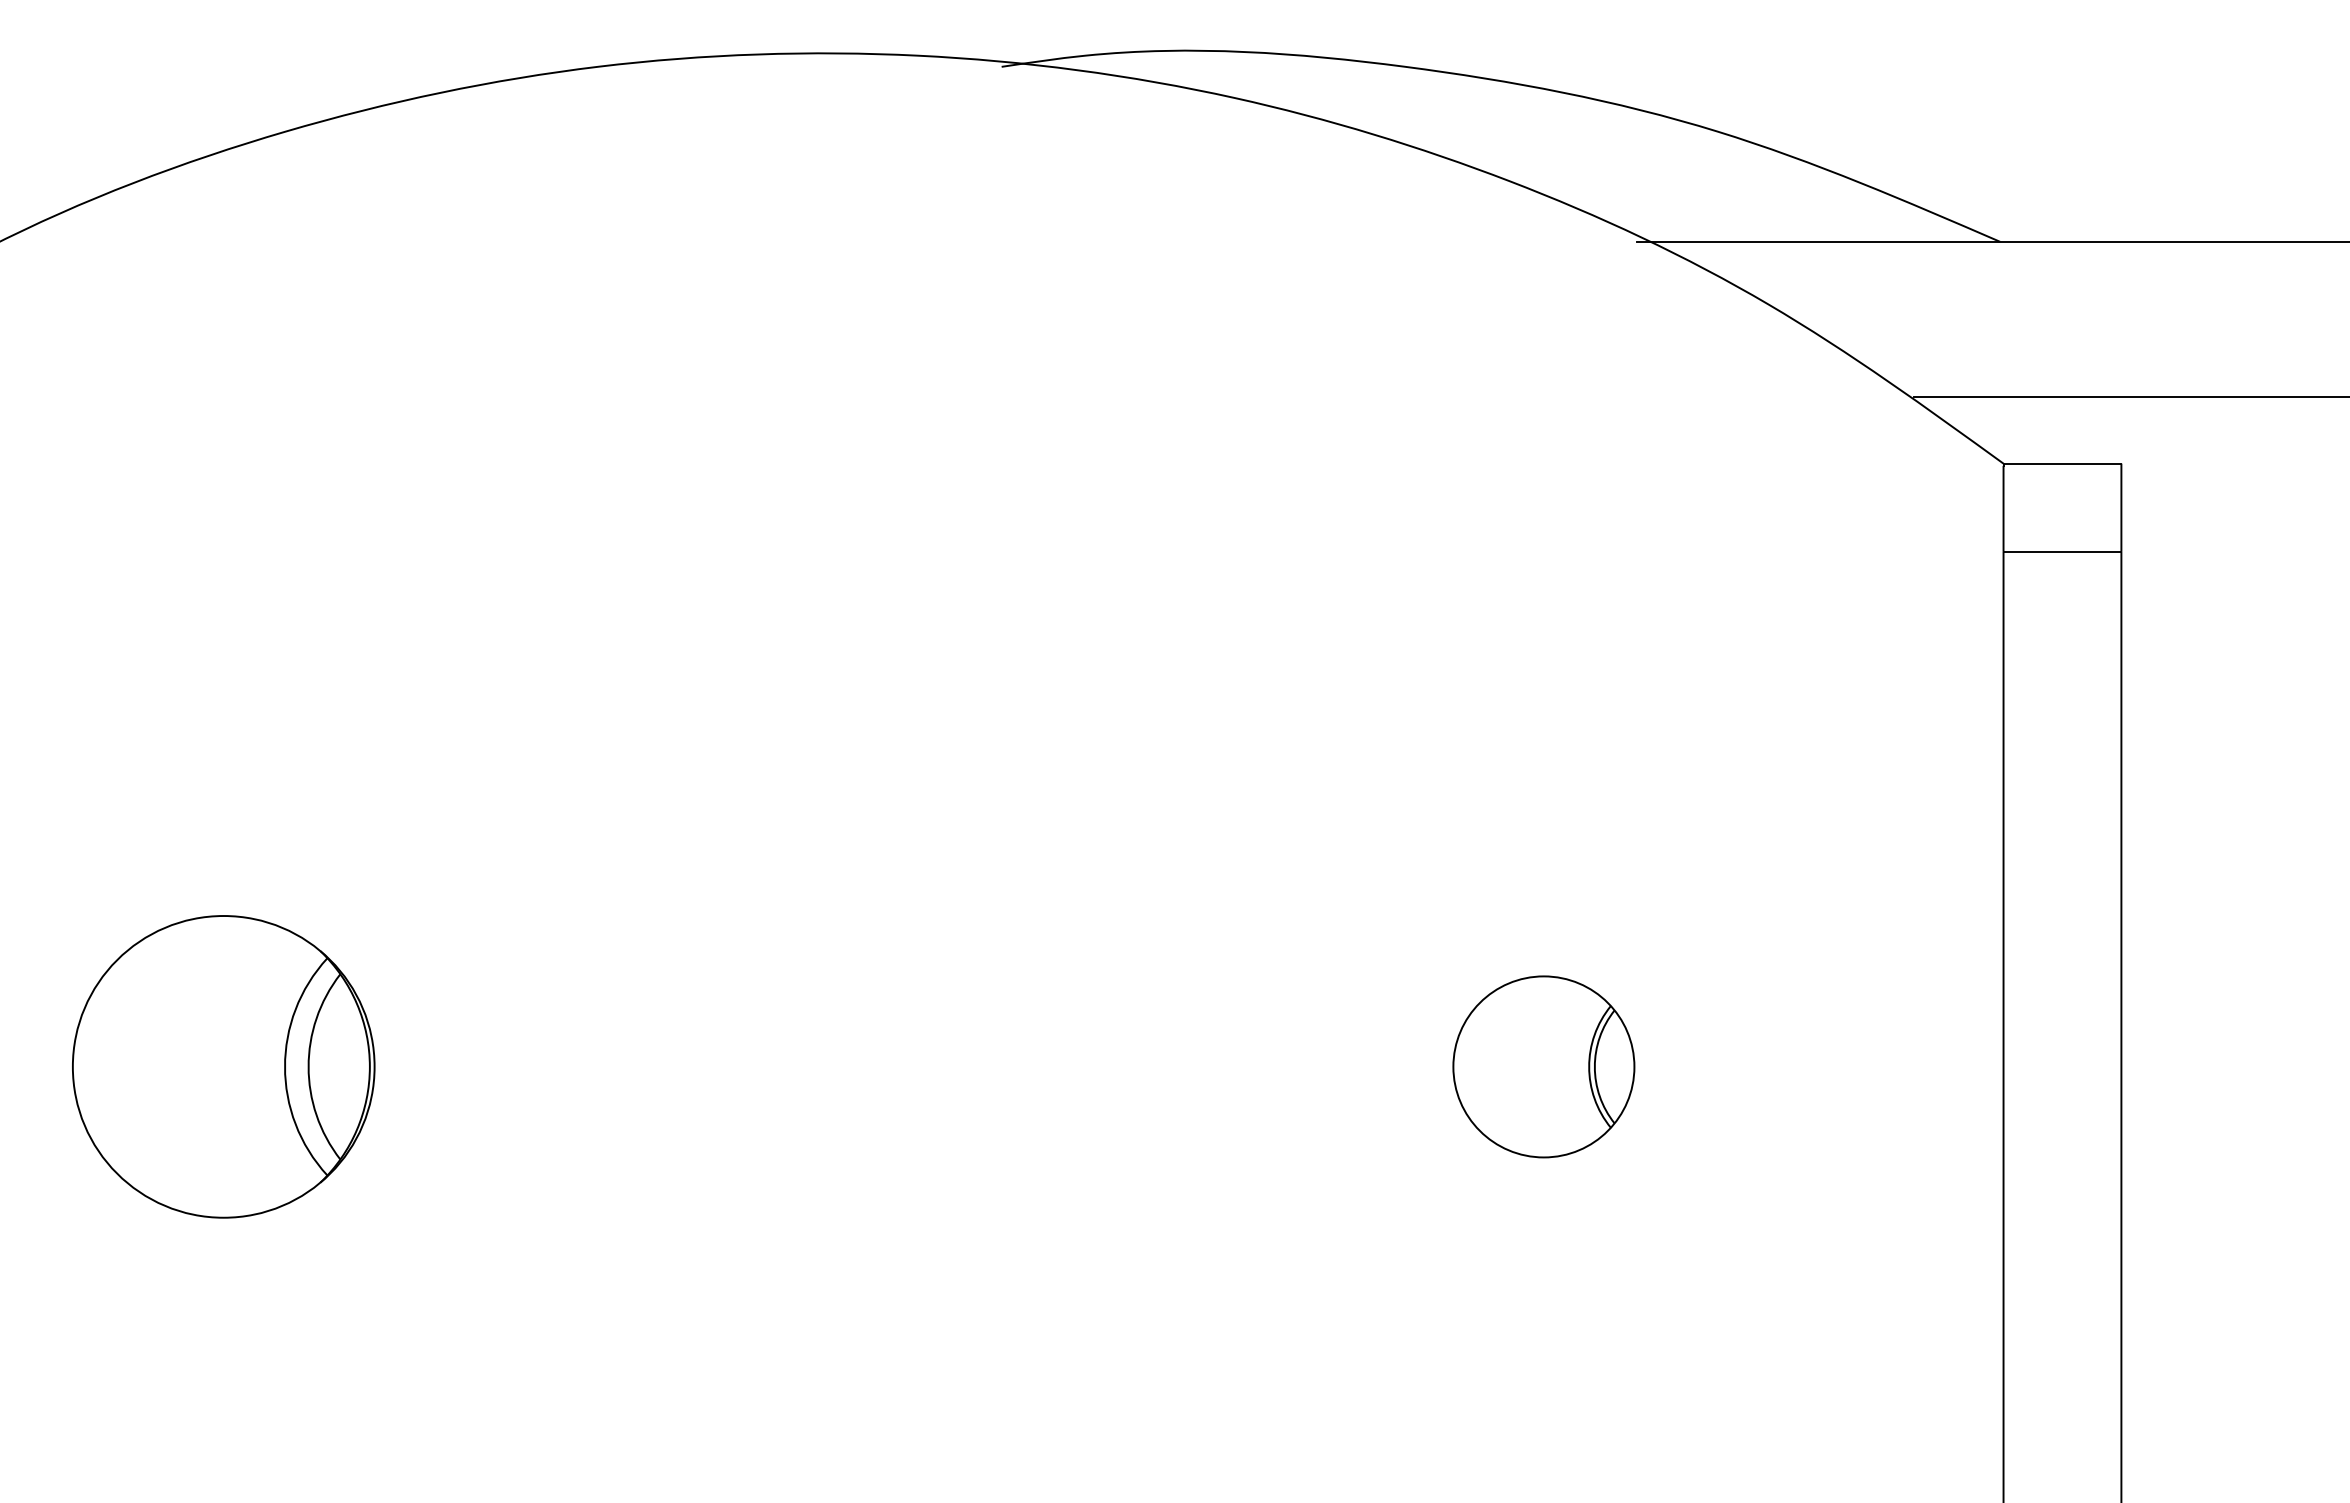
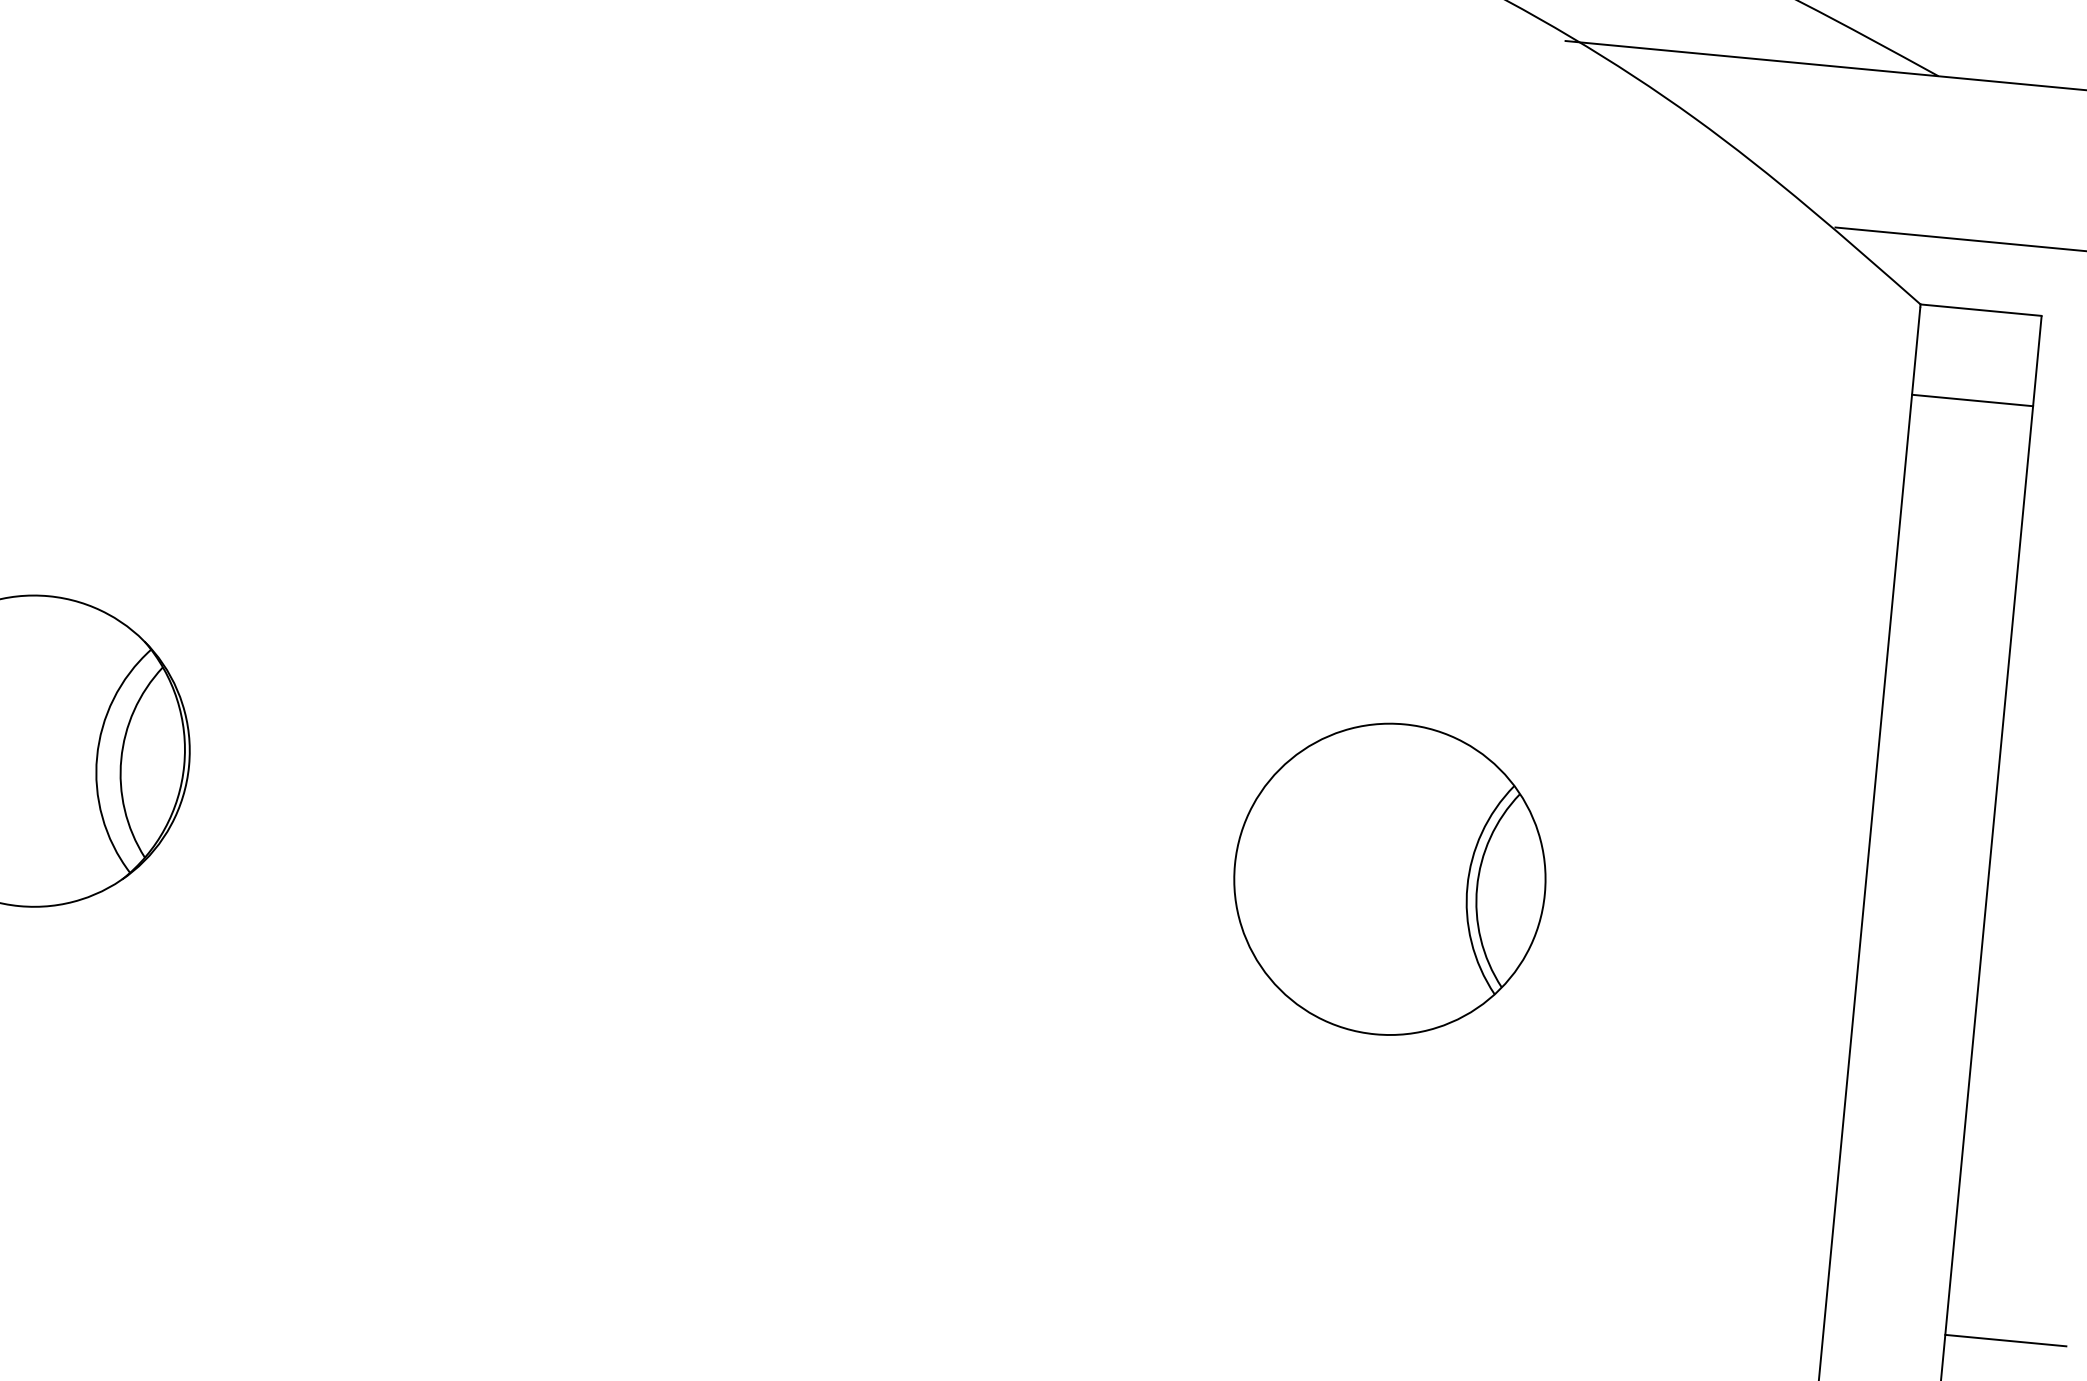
part: (1543, 1066) -> (1389, 878), size x1.67
line: (2180, 1455) -> (2006, 1340), added

